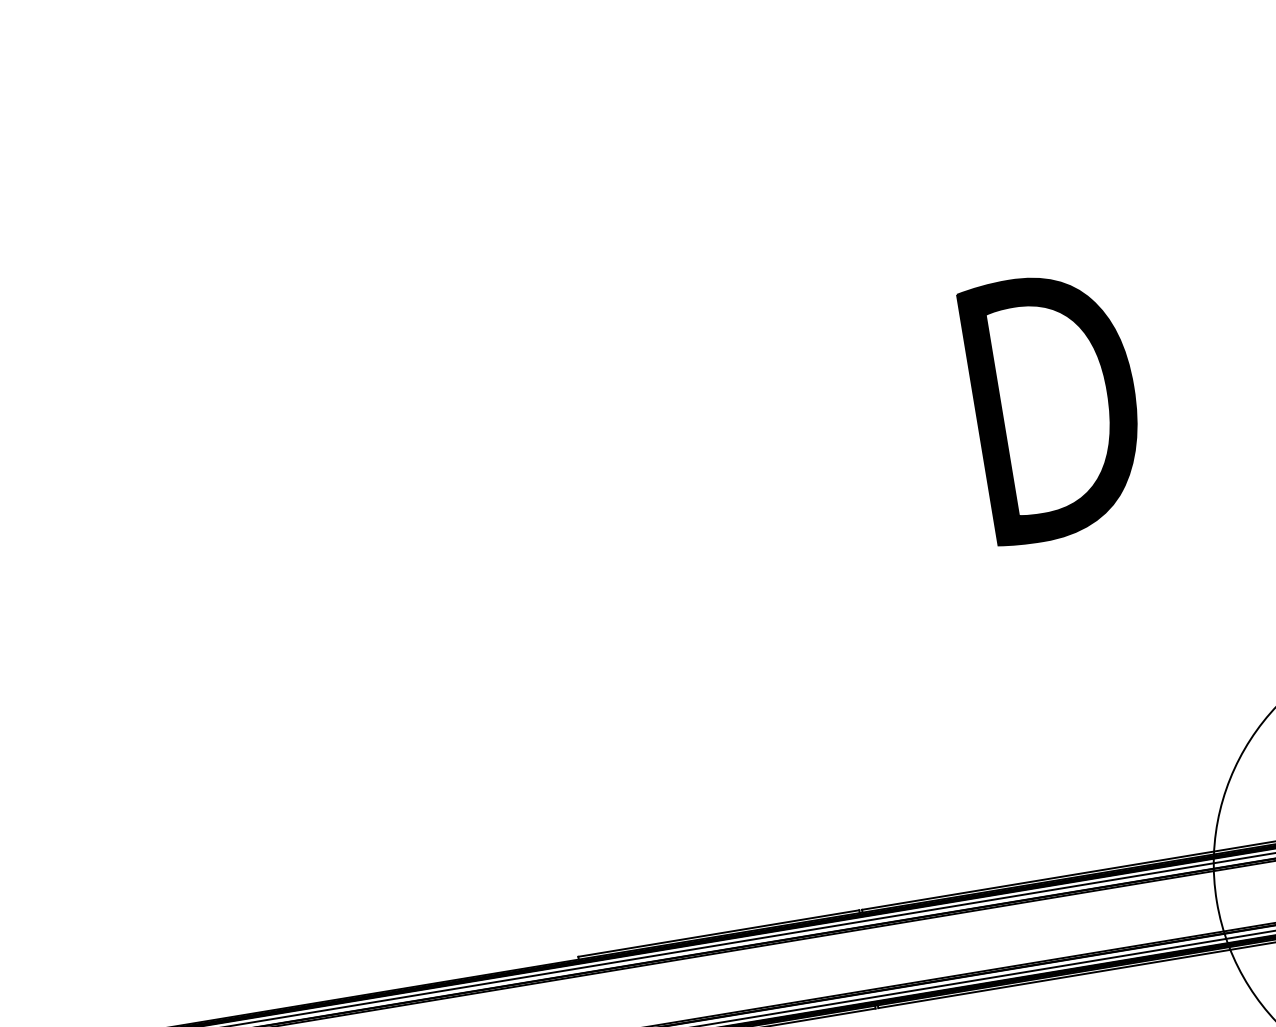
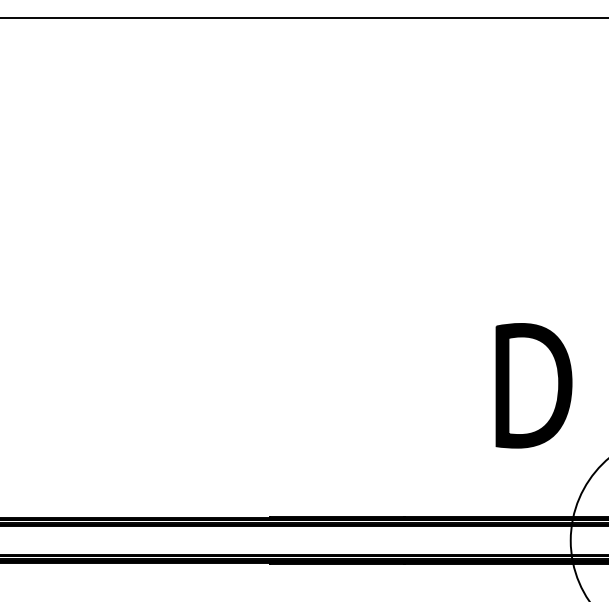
part: (1054, 405) -> (533, 385), moved

